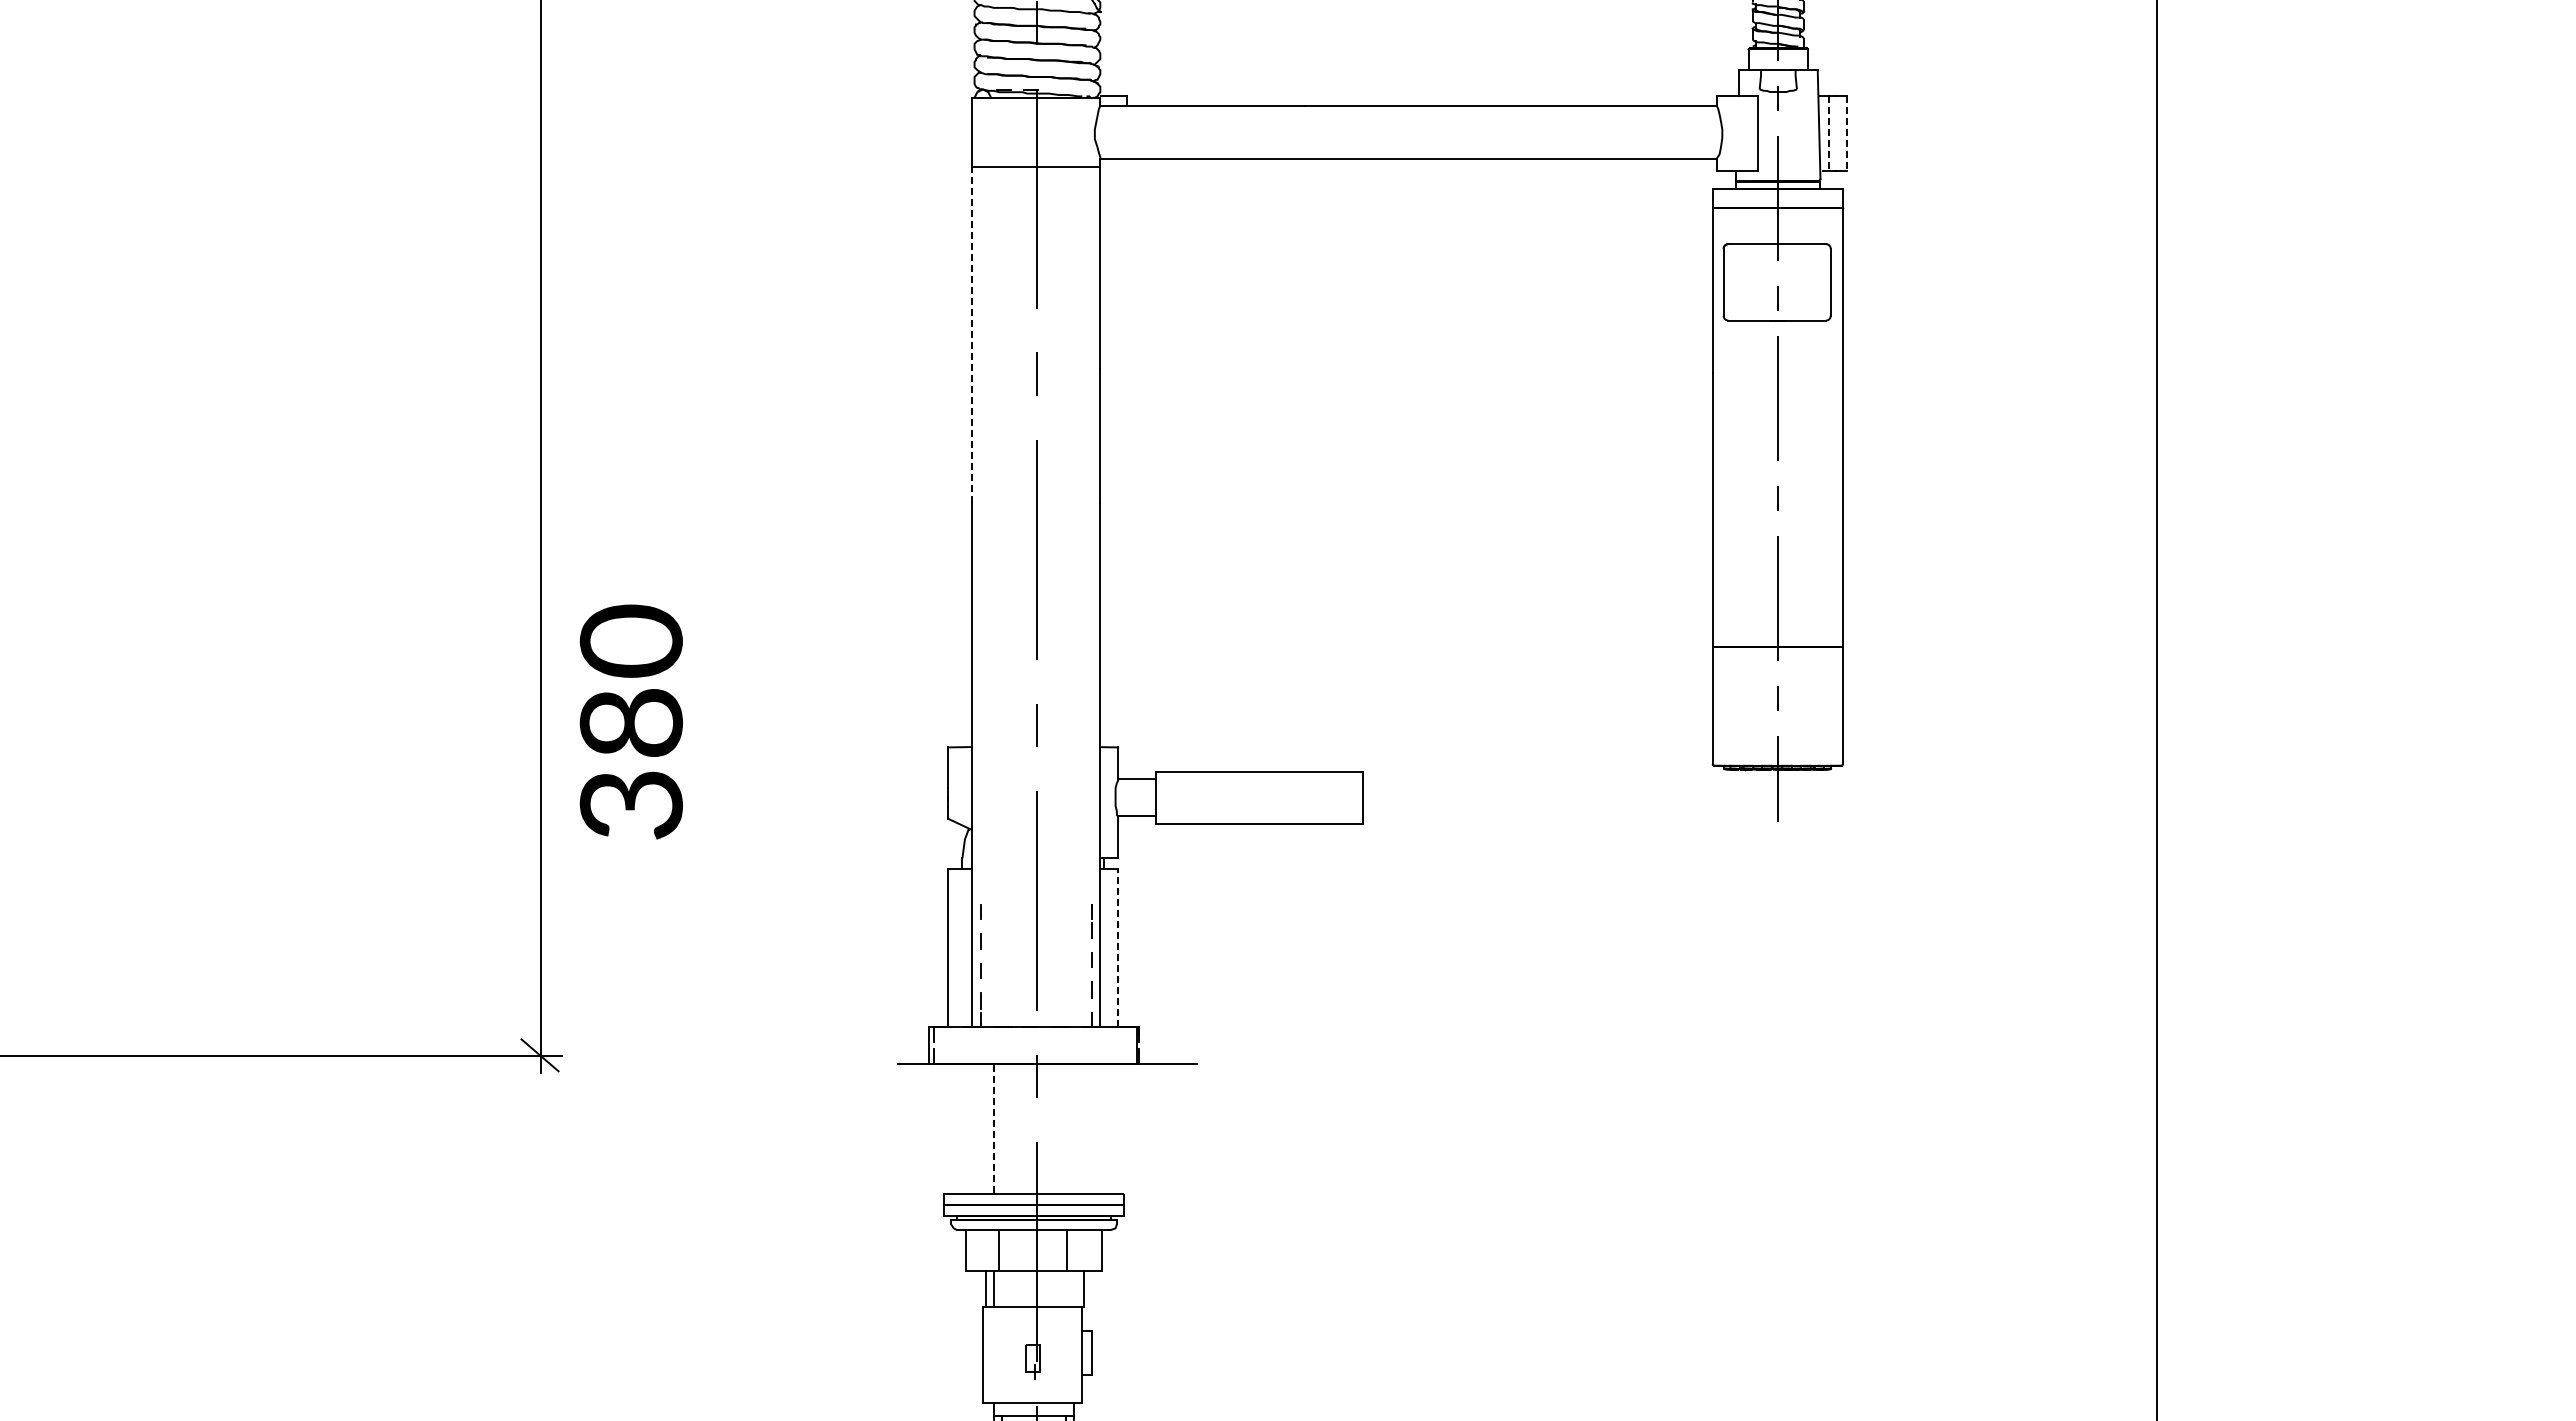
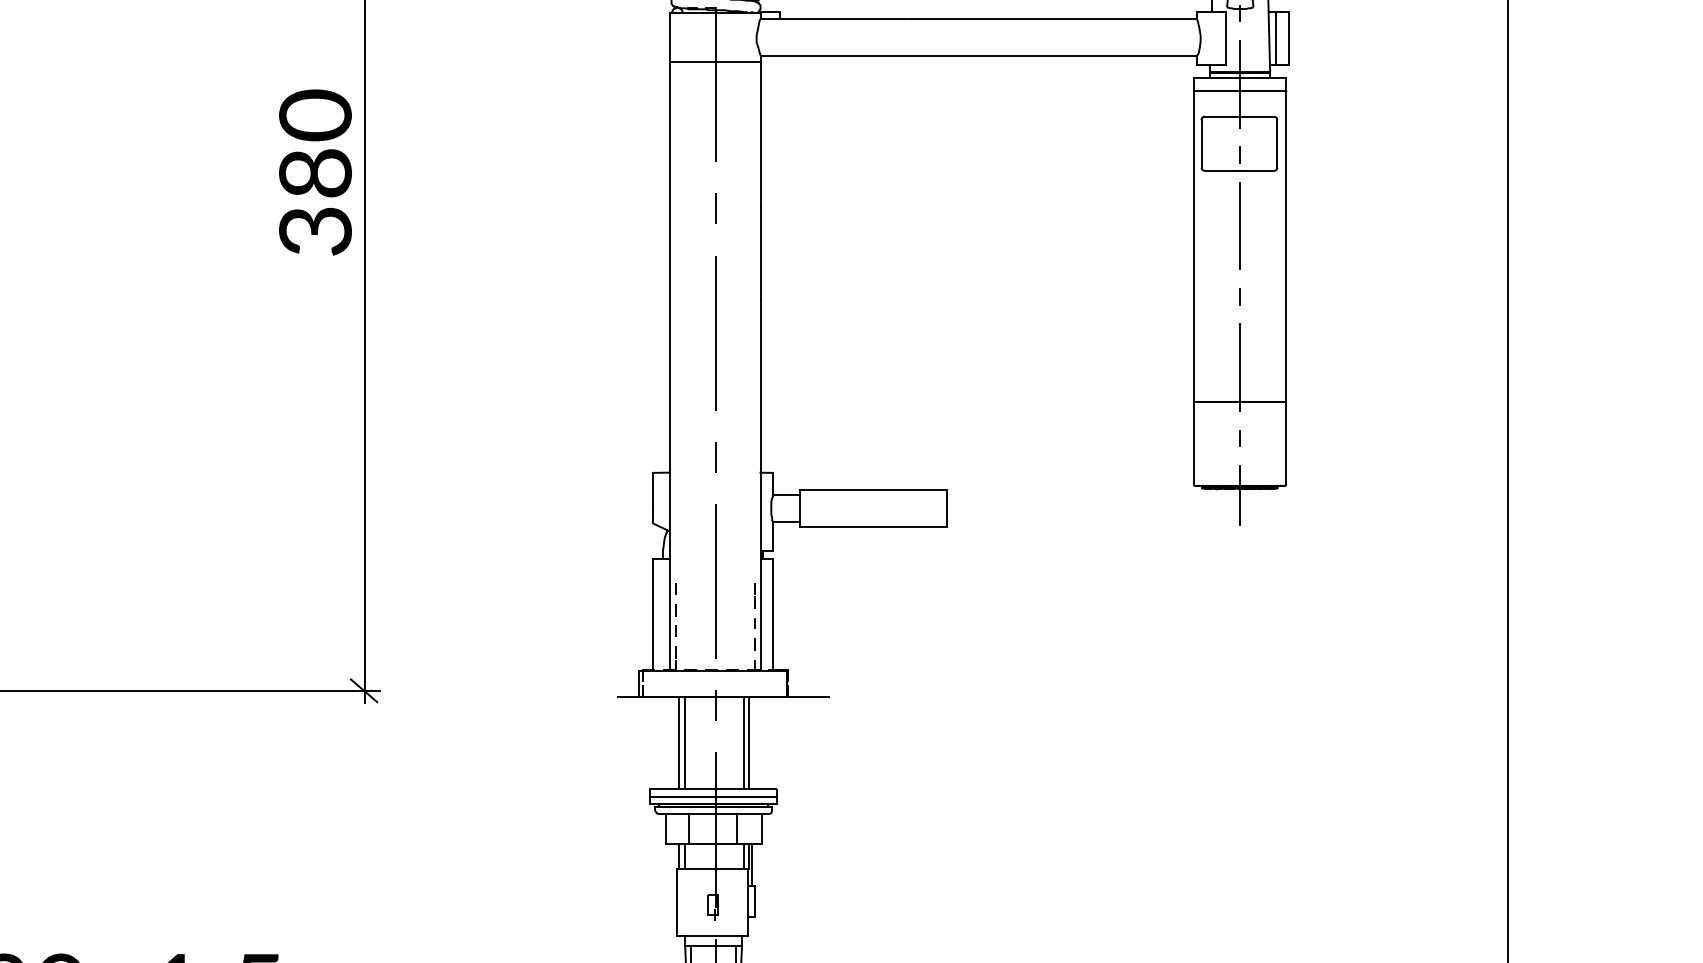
line: (1828, 134) -> (1275, 39), dashed -> solid
line: (1846, 134) -> (1288, 39), dashed -> solid
line: (971, 334) -> (669, 180), dashed -> solid
text: (630, 721) -> (314, 172), moved
line: (1118, 947) -> (773, 614), dashed -> solid
line: (985, 1128) -> (679, 742), added
line: (1083, 1128) -> (748, 742), added
line: (1076, 1129) -> (743, 743), added
line: (993, 1130) -> (684, 743), dashed -> solid
line: (1076, 1287) -> (743, 855), added
line: (1087, 1300) -> (751, 864), added

